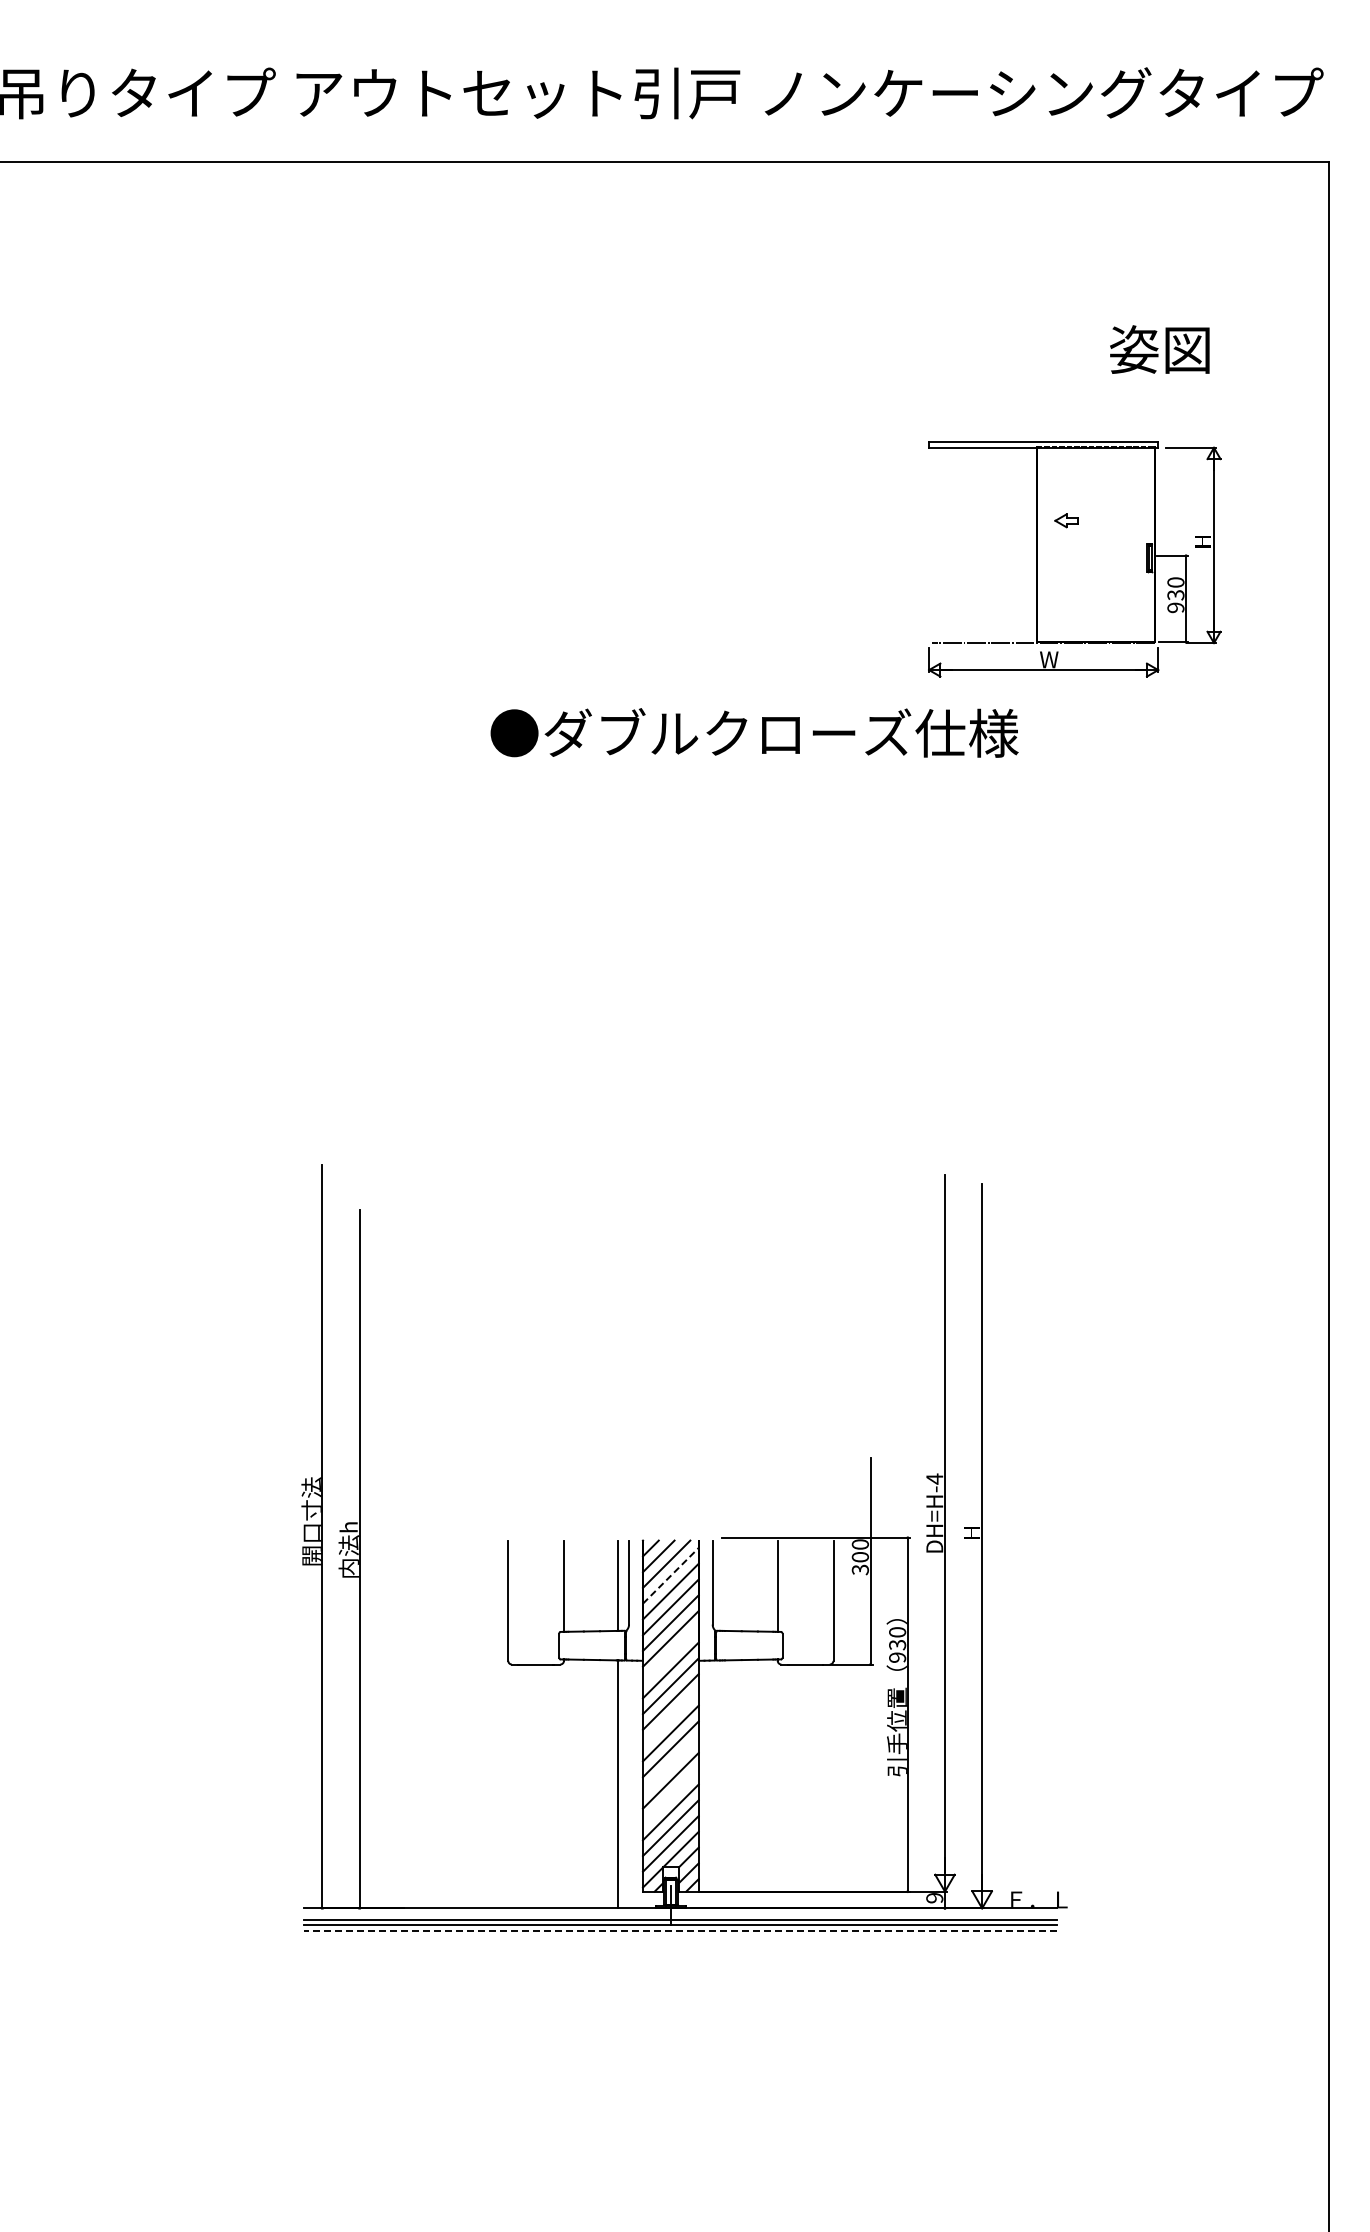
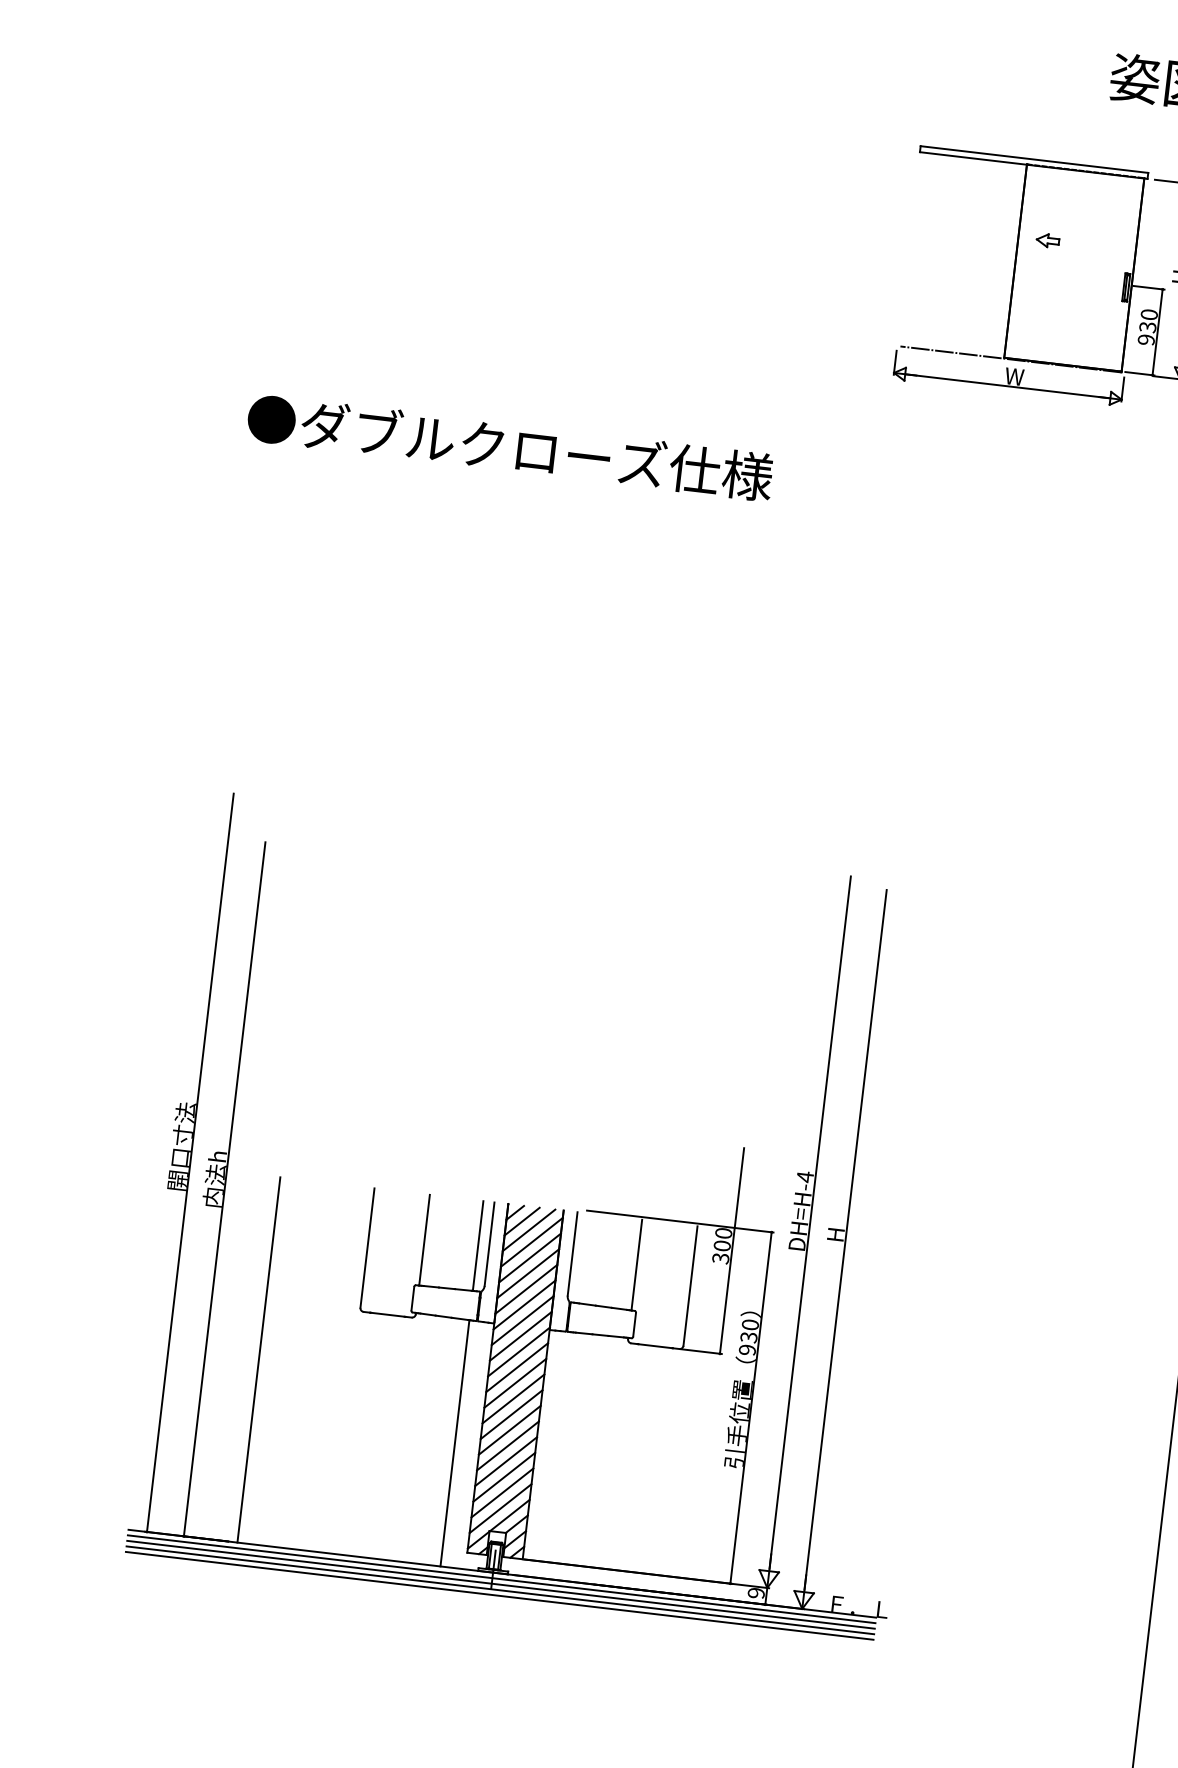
text: (754, 732) -> (510, 447), moved
line: (671, 1575) -> (532, 1242), dashed -> solid
line: (670, 1654) -> (522, 1320), added
line: (670, 1717) -> (514, 1383), added
line: (413, 1724) -> (258, 1359), added
line: (670, 1764) -> (509, 1429), added
line: (670, 1796) -> (505, 1461), added
line: (679, 1913) -> (501, 1578), added
line: (679, 1930) -> (499, 1595), dashed -> solid

